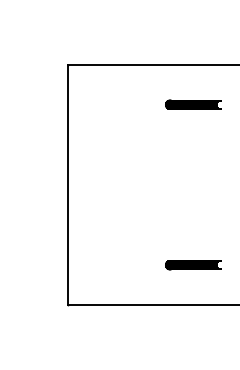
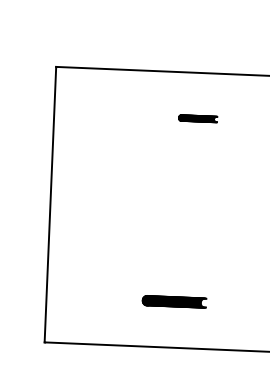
part: (193, 104) -> (198, 118), size x0.6
part: (193, 265) -> (174, 302), moved

